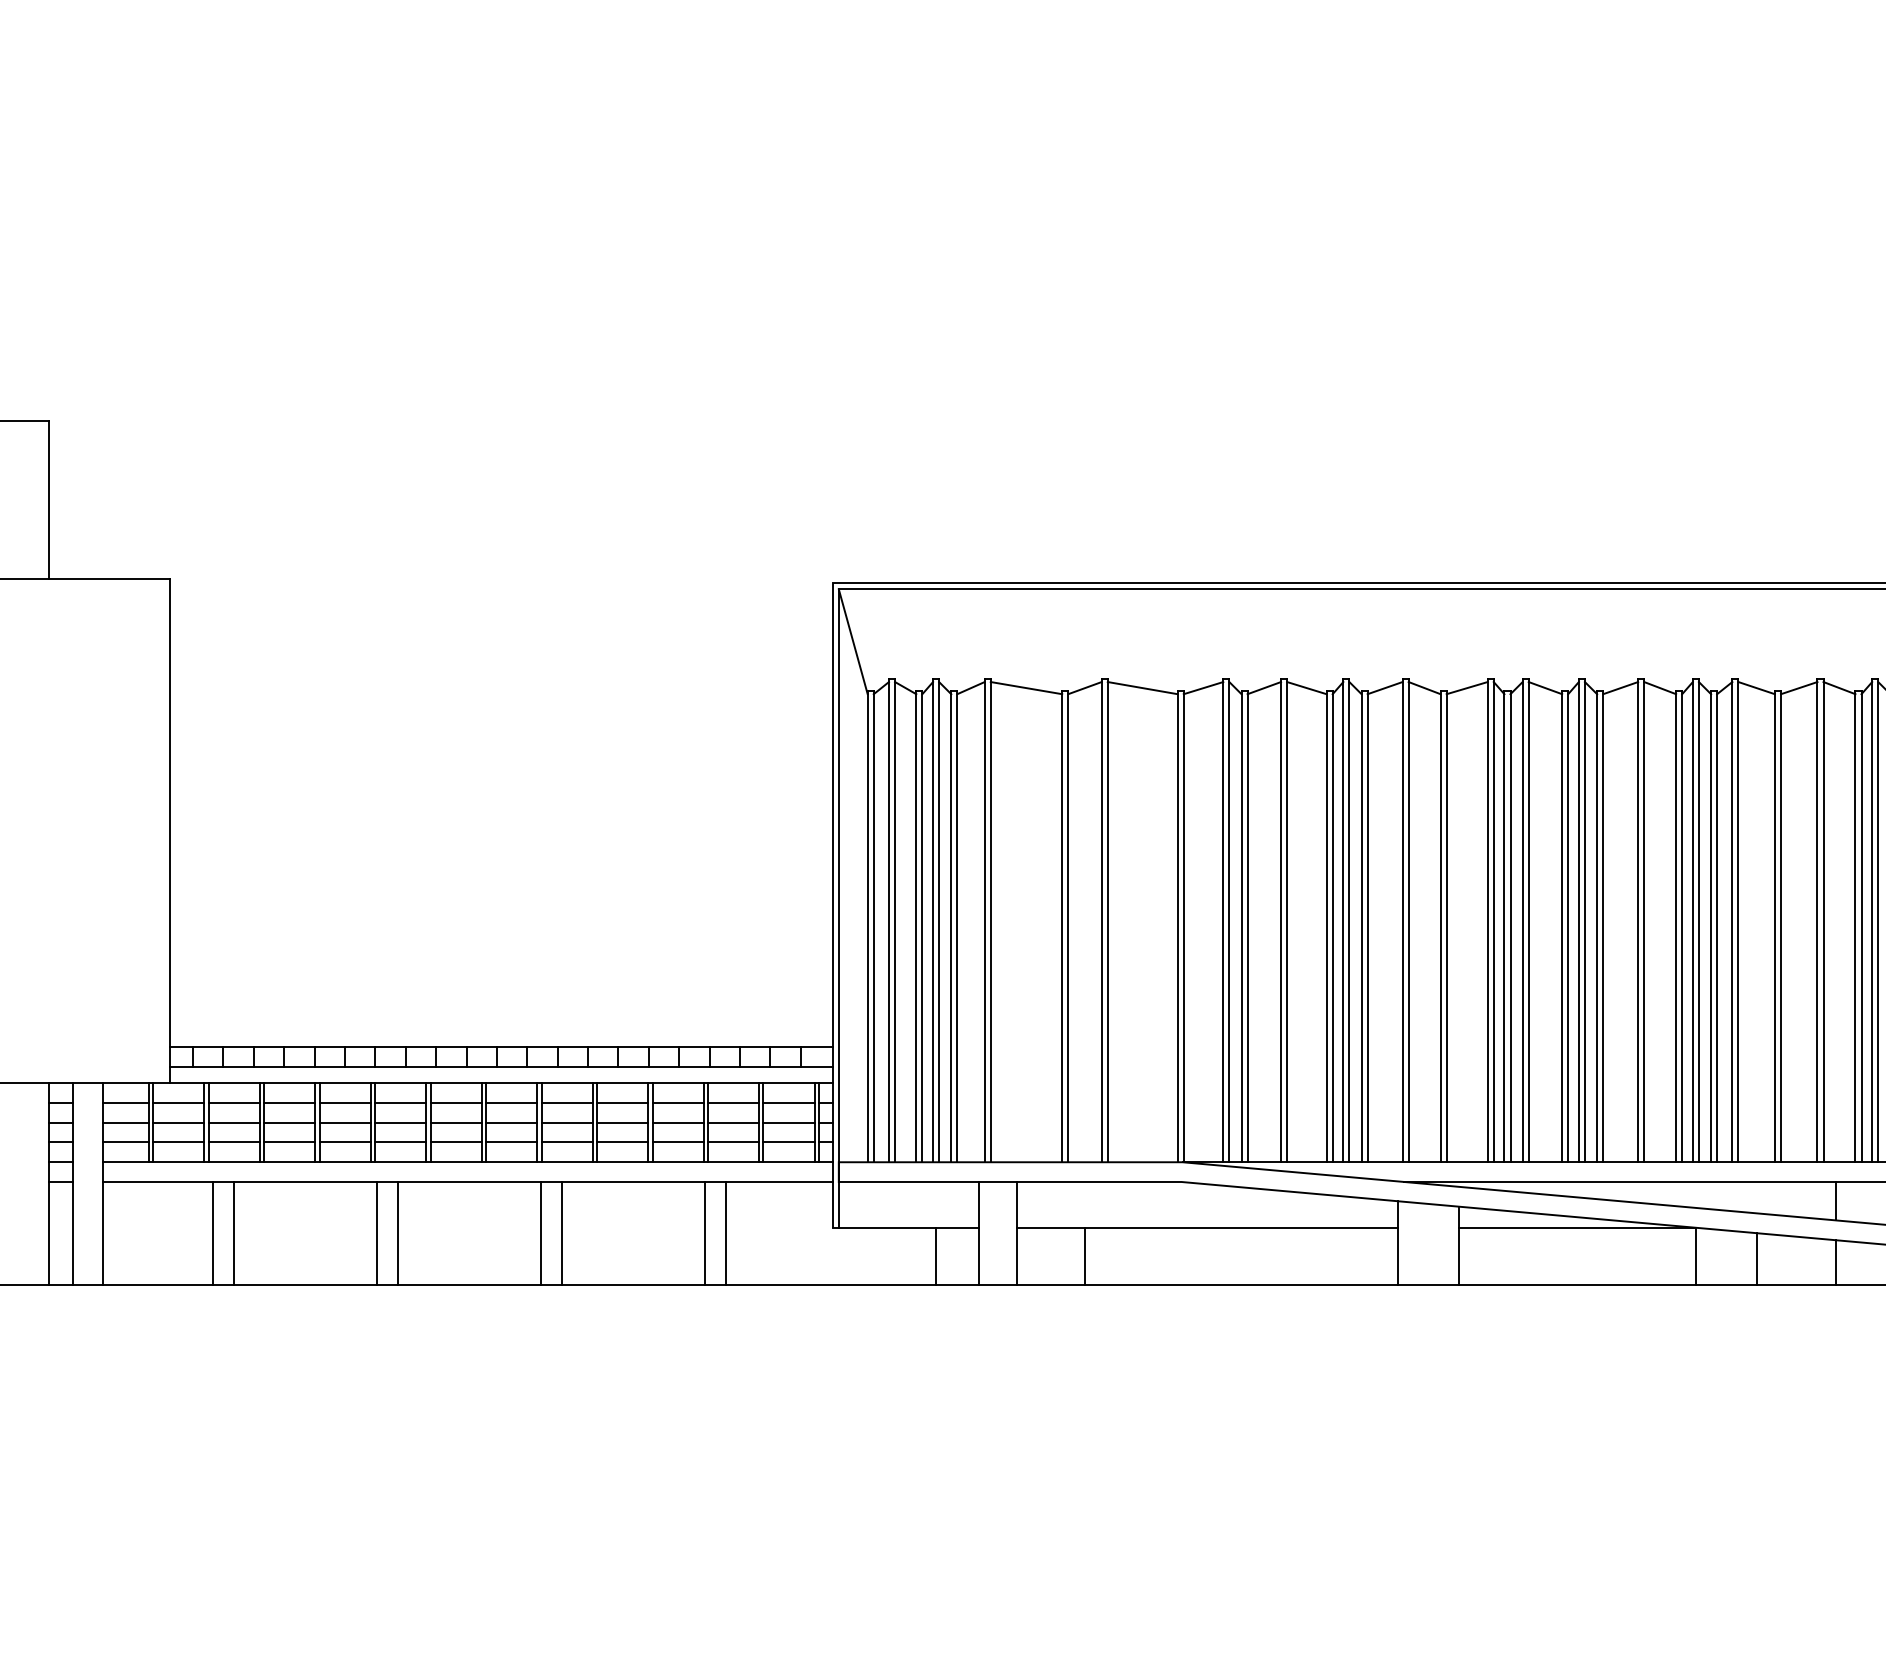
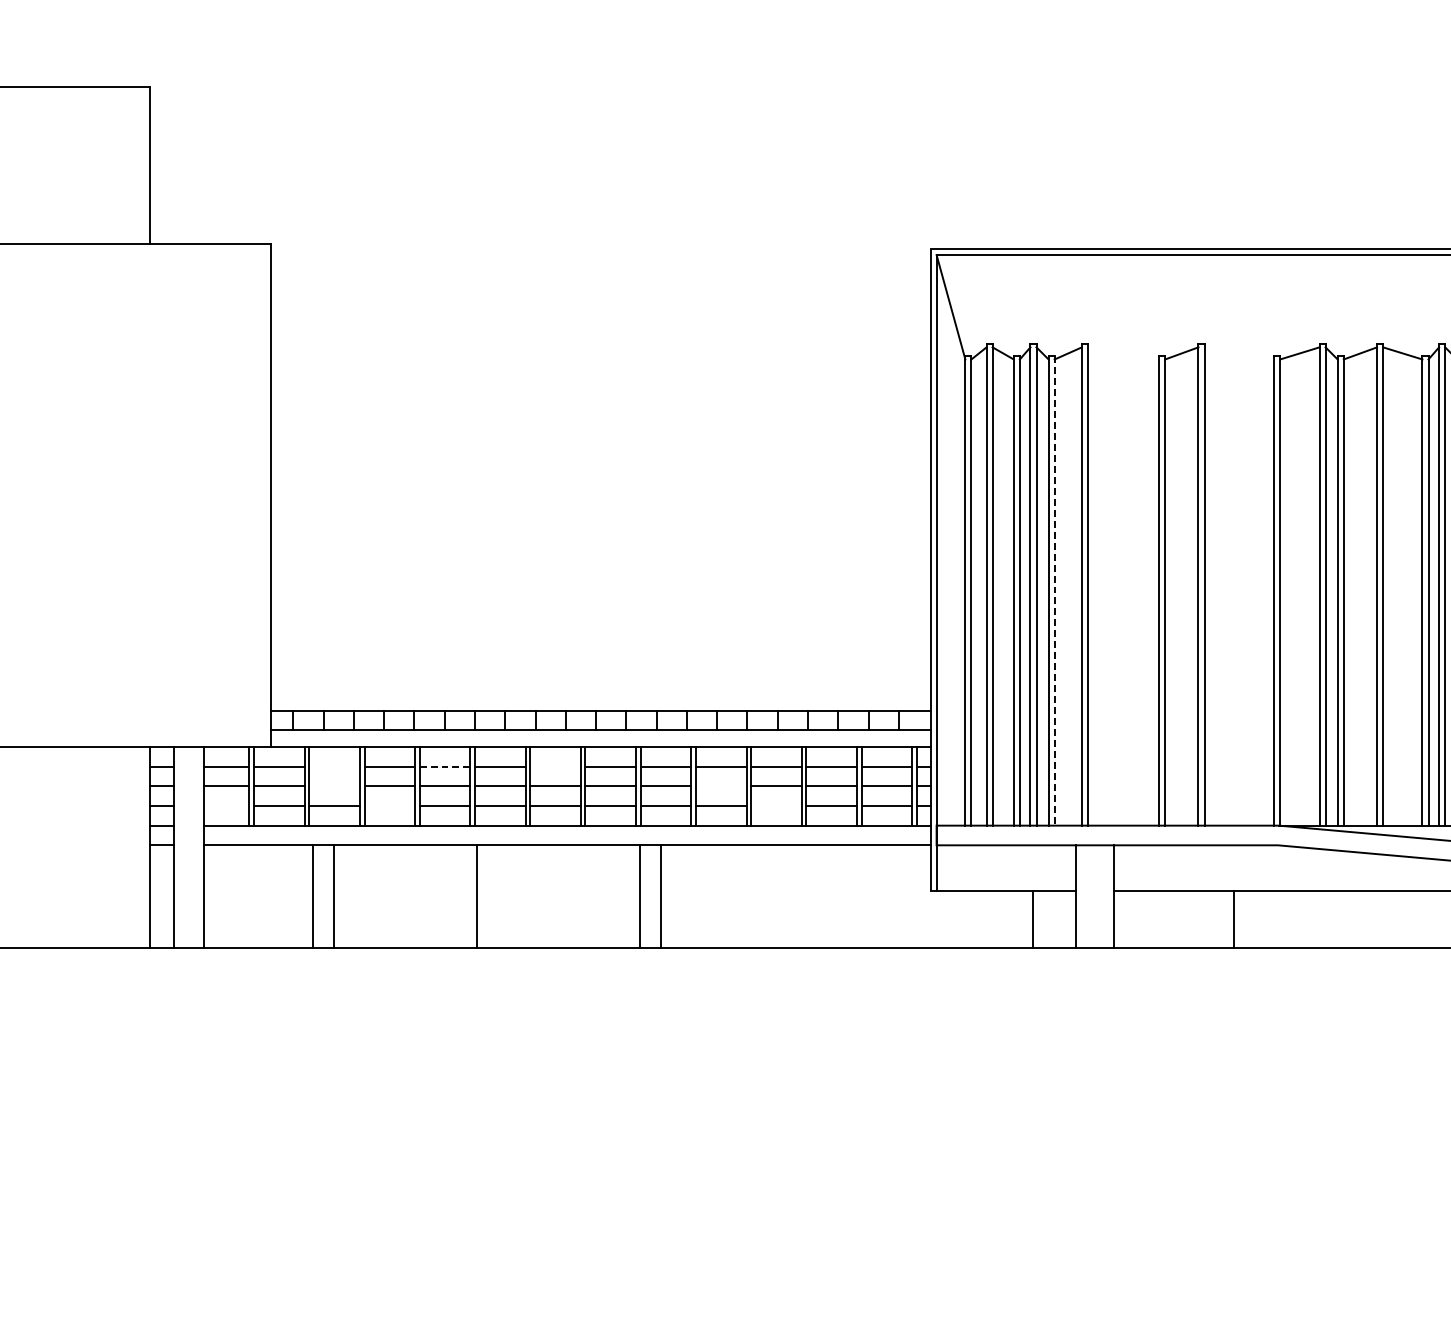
line: (1026, 688) -> (1123, 353), removed
line: (1142, 688) -> (1239, 353), removed
line: (957, 926) -> (1054, 590), solid -> dashed
line: (233, 1102) -> (333, 766), removed
line: (345, 1102) -> (445, 766), solid -> dashed
line: (455, 1102) -> (554, 766), removed
line: (233, 1122) -> (333, 786), removed
line: (622, 1122) -> (721, 786), removed
line: (125, 1142) -> (226, 805), removed
line: (289, 1142) -> (389, 805), removed
line: (677, 1142) -> (775, 805), removed
line: (398, 1233) -> (498, 896), removed
line: (705, 1233) -> (803, 896), removed
line: (726, 1233) -> (824, 896), removed
line: (1085, 1256) -> (1234, 919), moved

